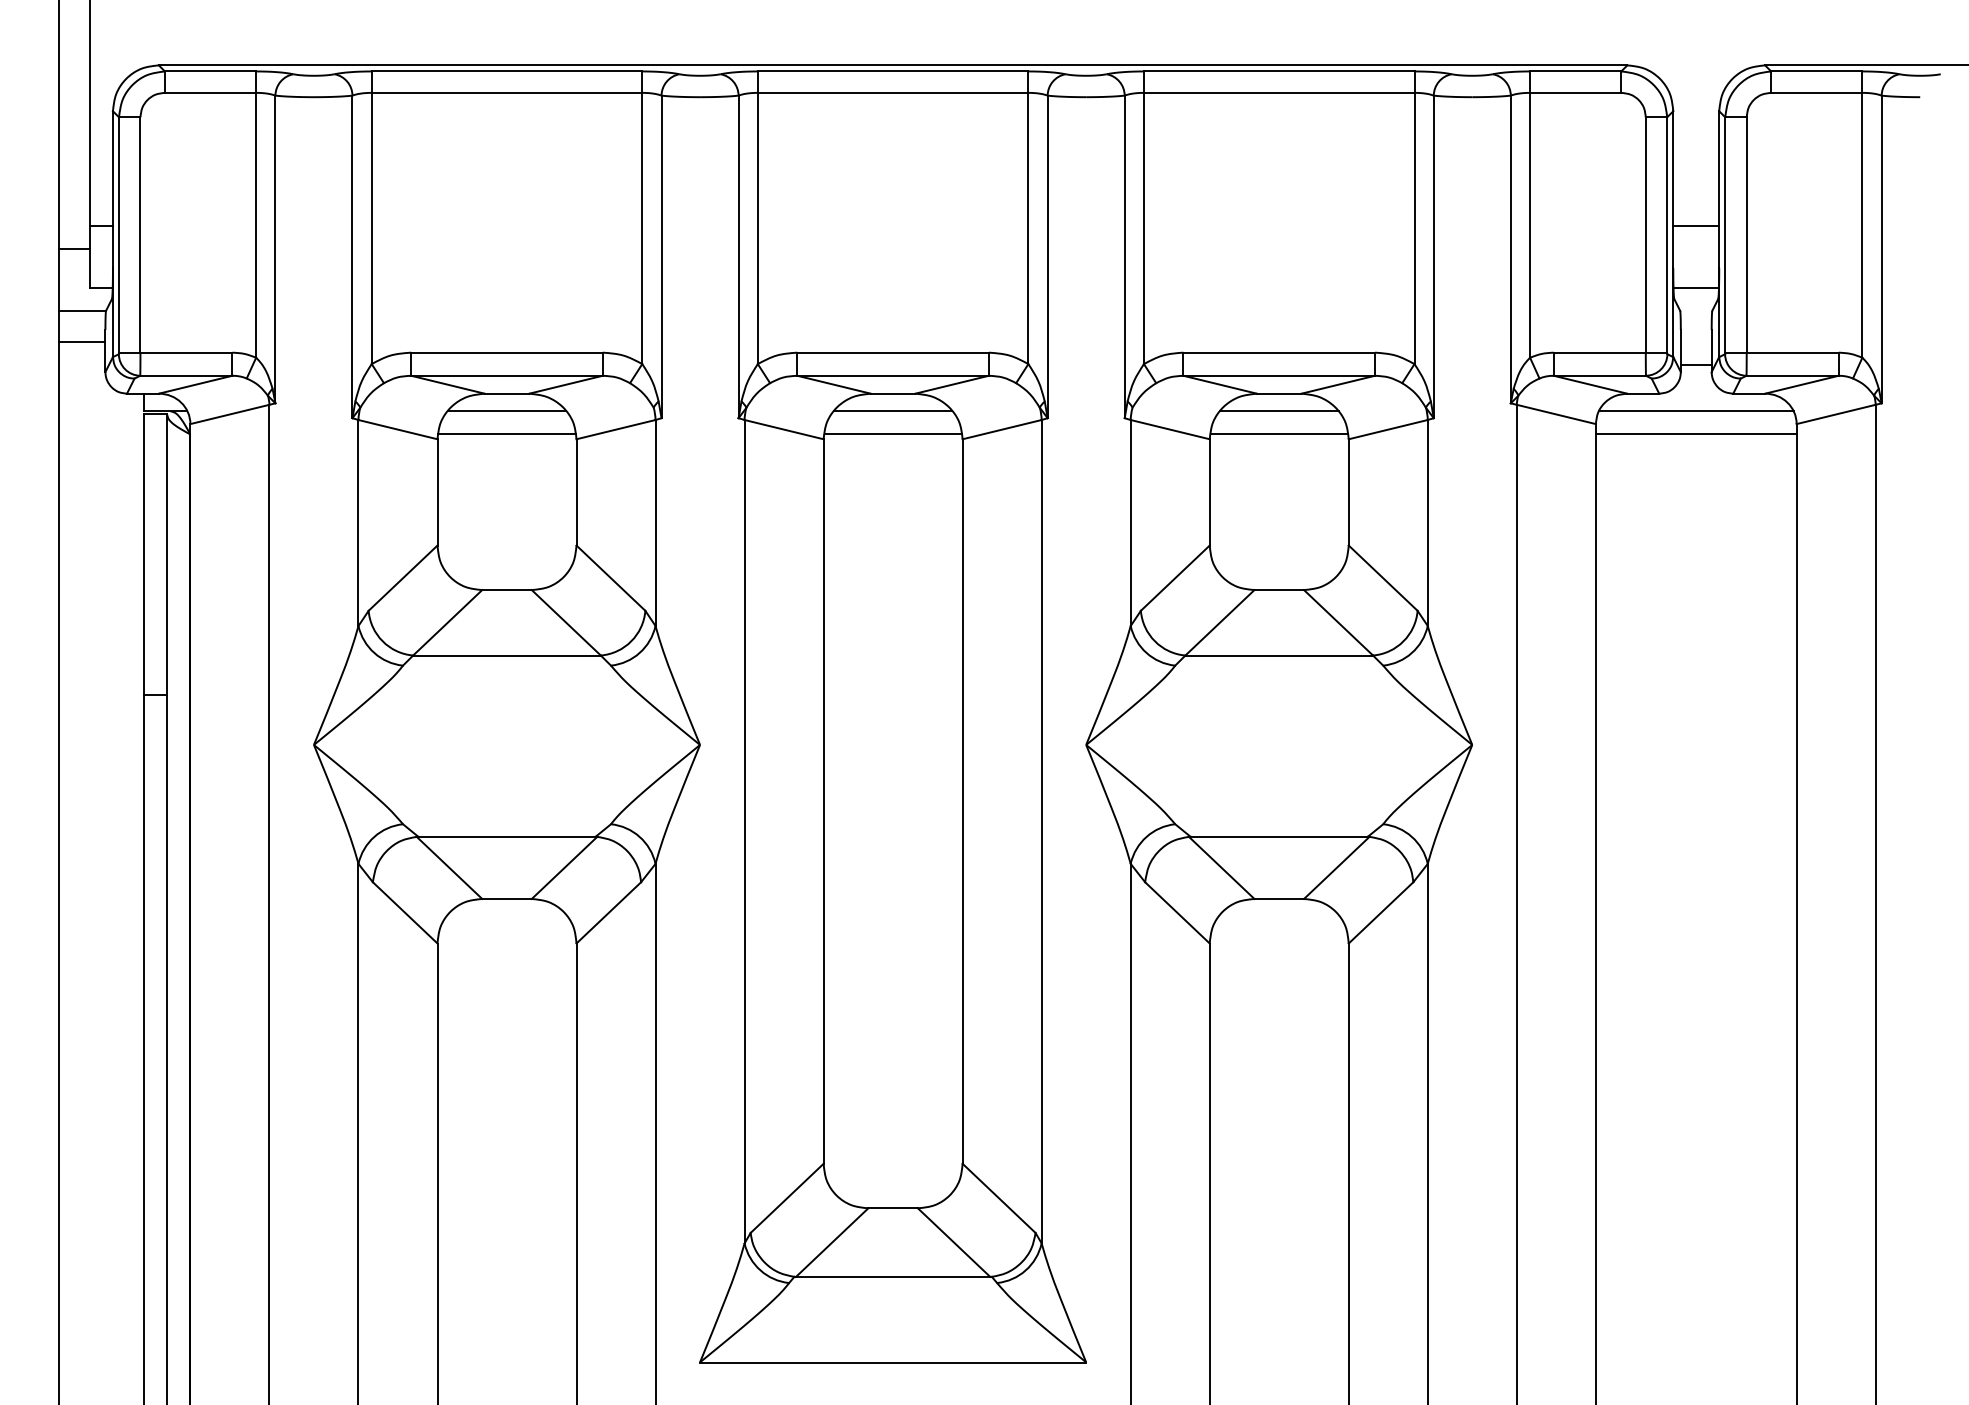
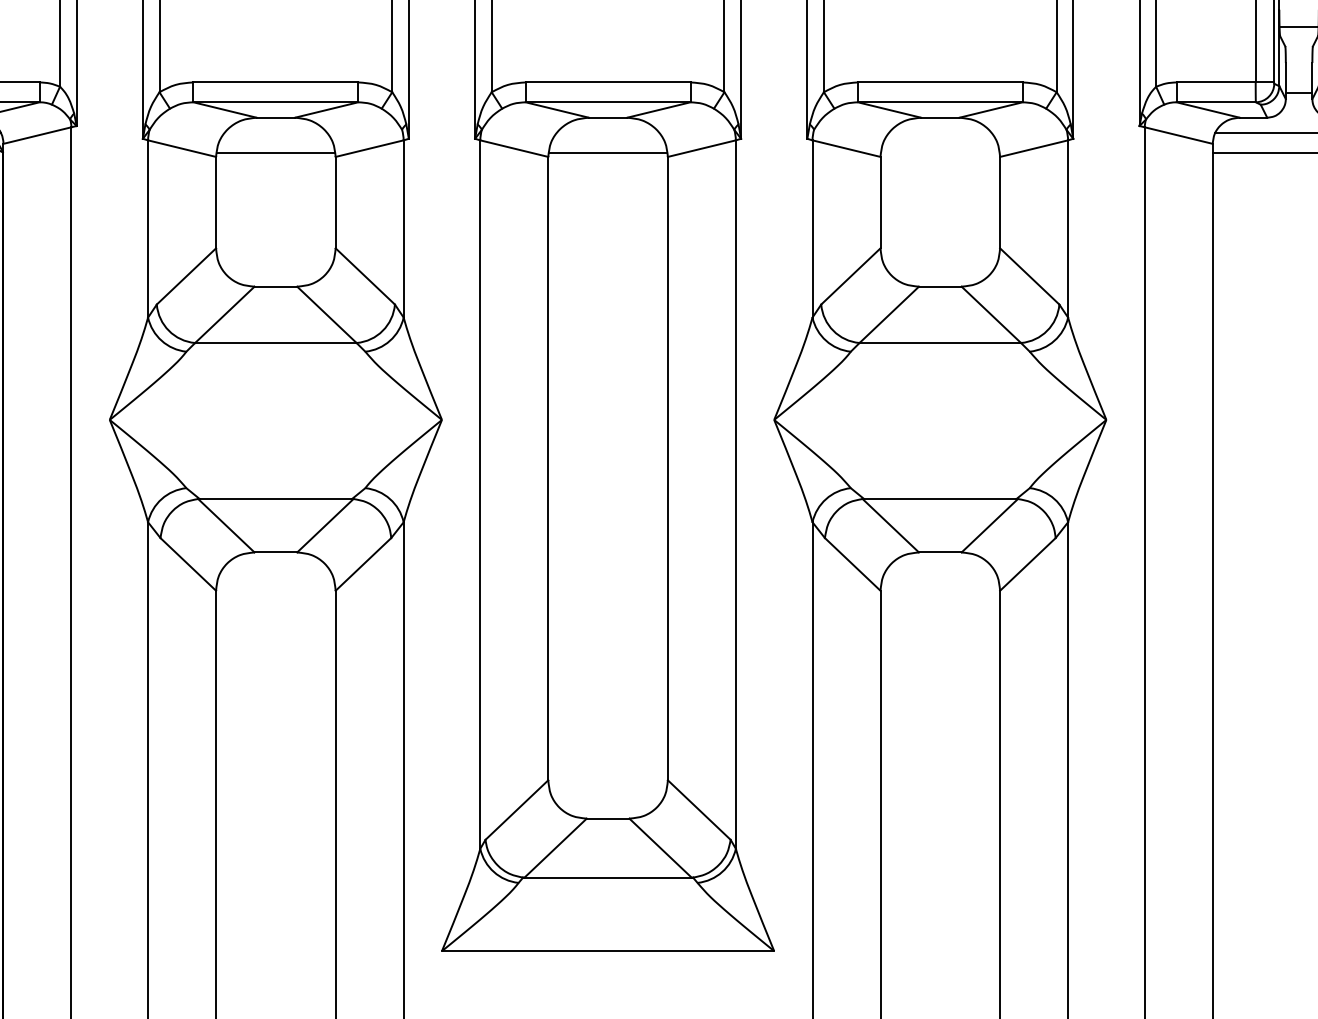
line: (506, 411) -> (275, 133), removed
line: (892, 411) -> (607, 133), removed
line: (1278, 411) -> (939, 133), removed
line: (1278, 434) -> (939, 152), removed

